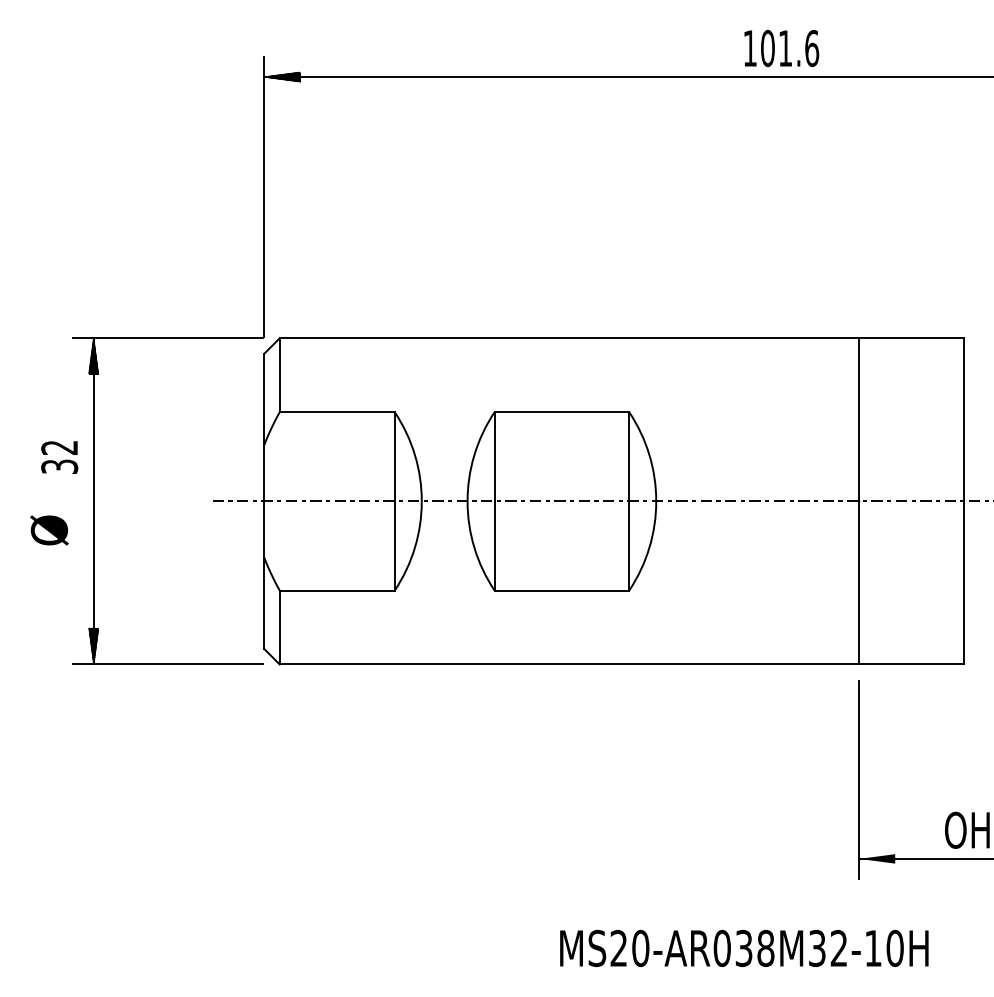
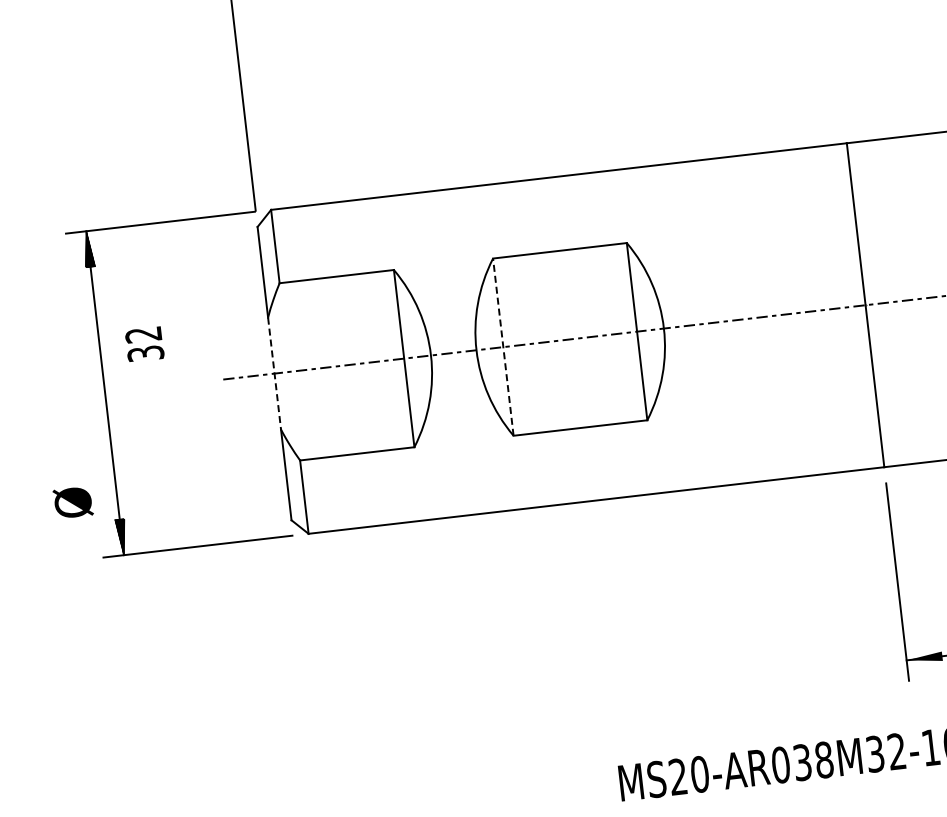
text: (59, 457) -> (144, 344), moved
line: (494, 500) -> (503, 346), solid -> dashed
line: (264, 501) -> (274, 373), solid -> dashed
text: (49, 530) -> (73, 502), moved

